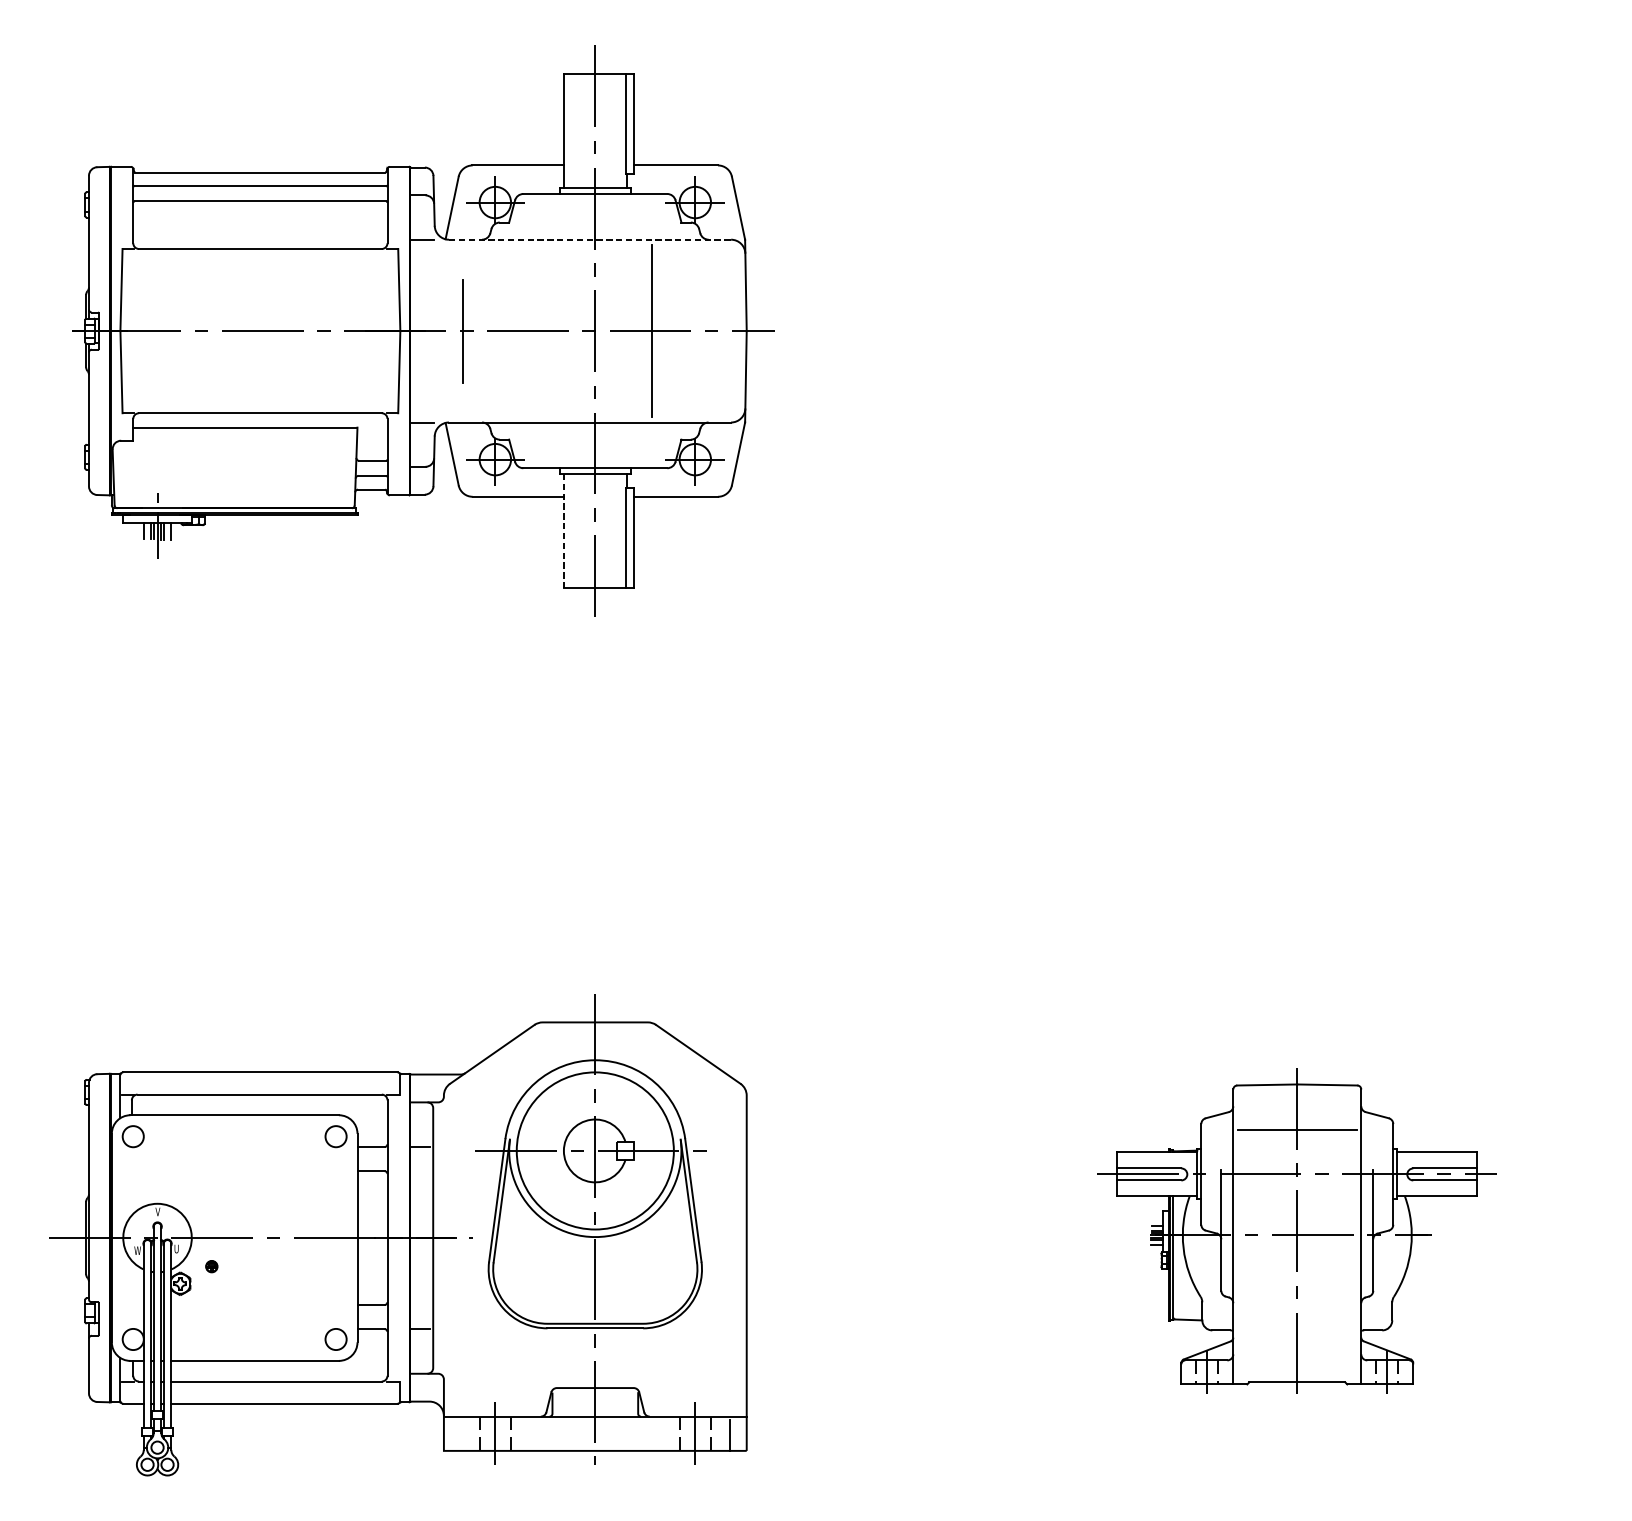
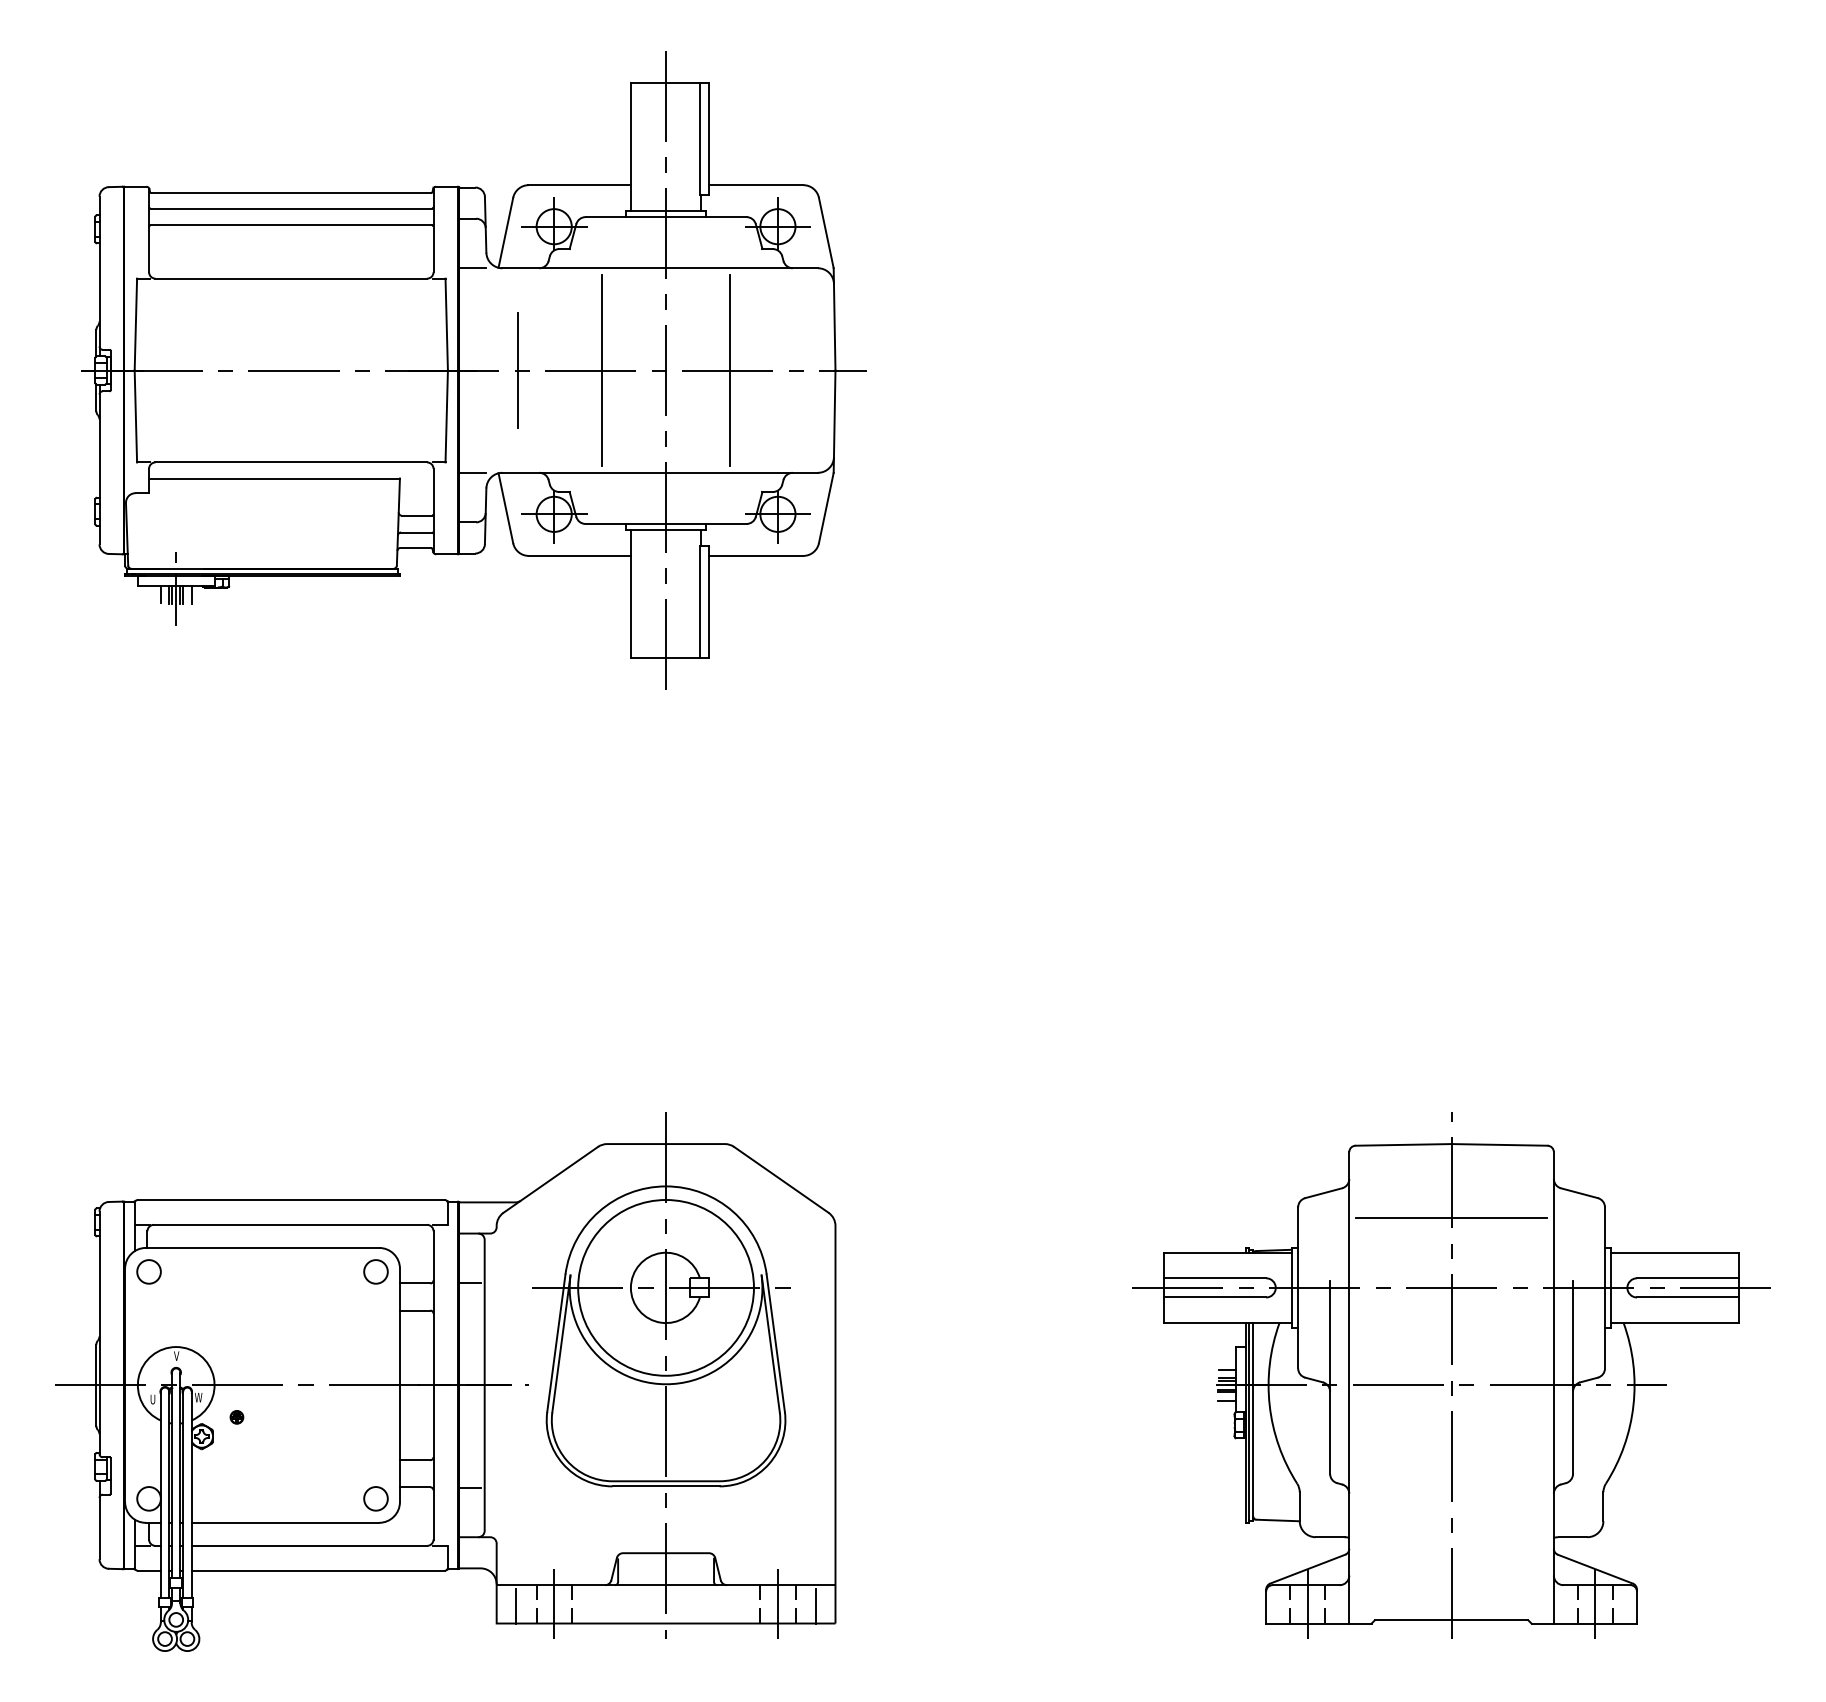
line: (590, 239) -> (660, 268), dashed -> solid
line: (538, 331) -> (602, 370), added
line: (563, 531) -> (630, 594), dashed -> solid
part: (1297, 1229) -> (1451, 1375), size x1.43
text: (177, 1248) -> (198, 1397), U -> W
text: (137, 1250) -> (153, 1399), W -> U
line: (460, 1434) -> (515, 1605), added

